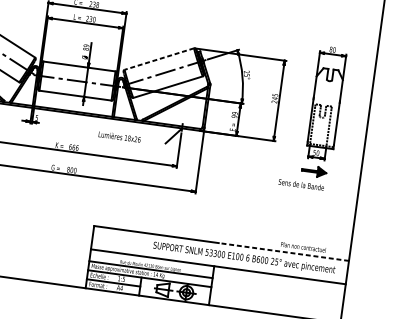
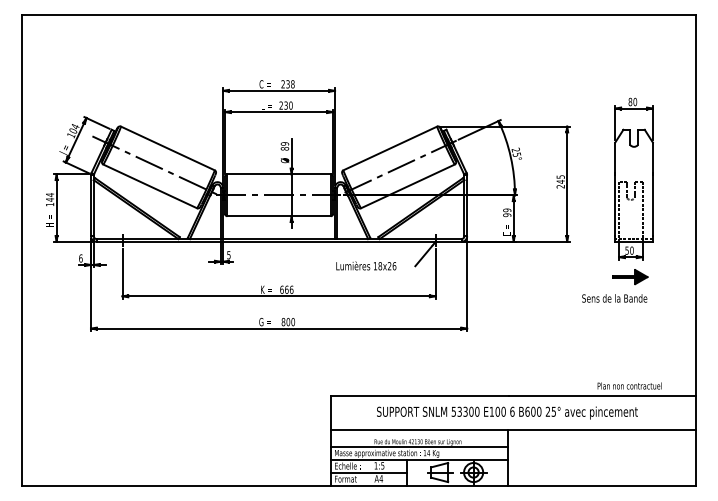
line: (159, 59) -> (390, 148), dashed -> solid
text: (119, 136) -> (366, 265), moved
line: (283, 252) -> (602, 396), dashed -> solid
text: (244, 258) -> (507, 412), moved

